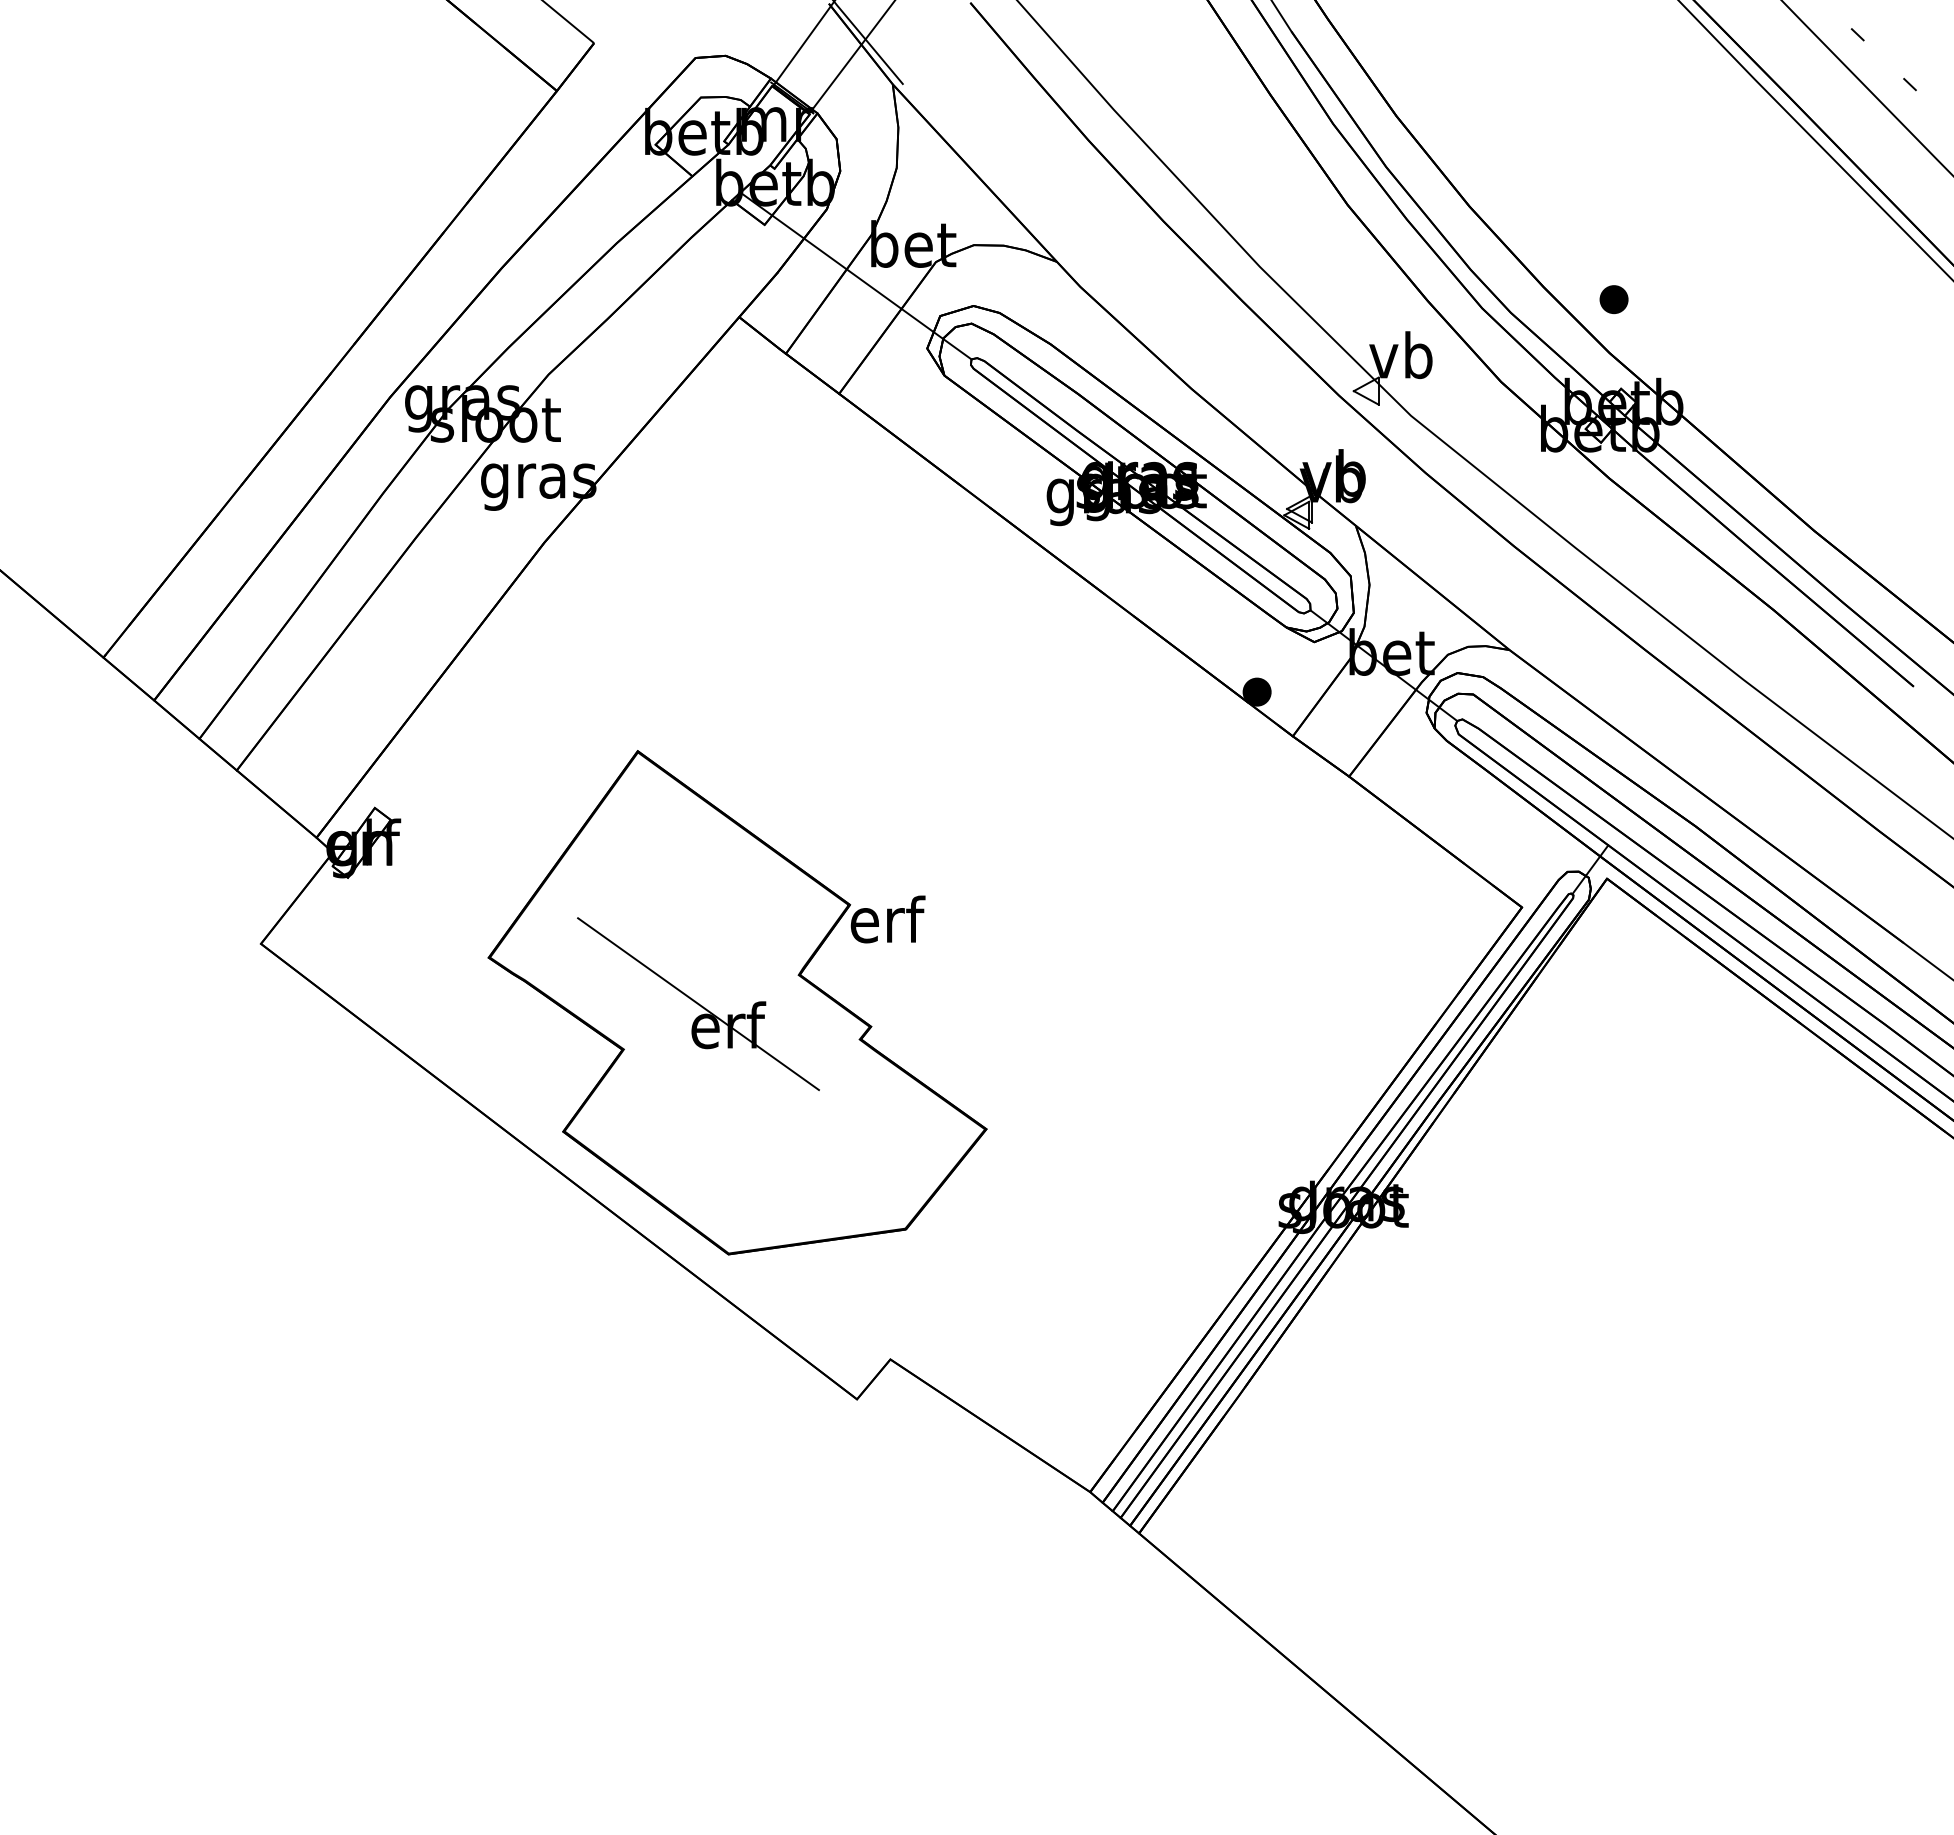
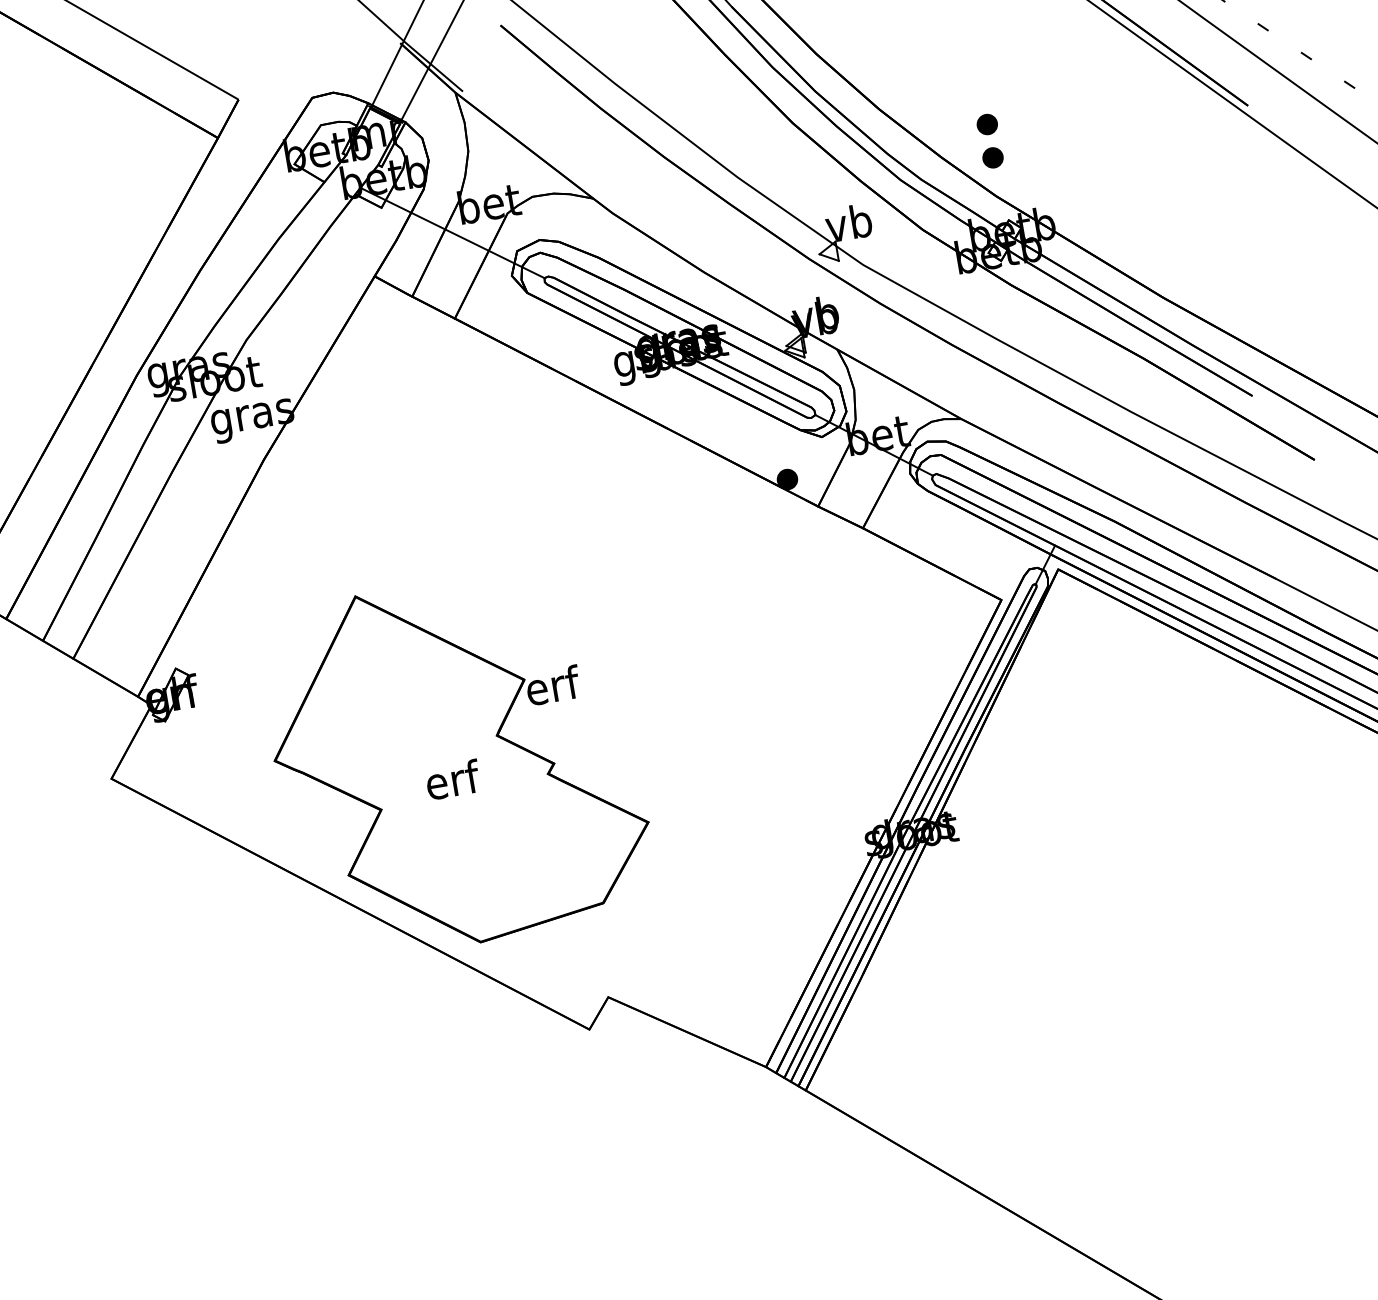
part: (1613, 252) -> (986, 124), added
line: (698, 1004) -> (429, 768), removed

